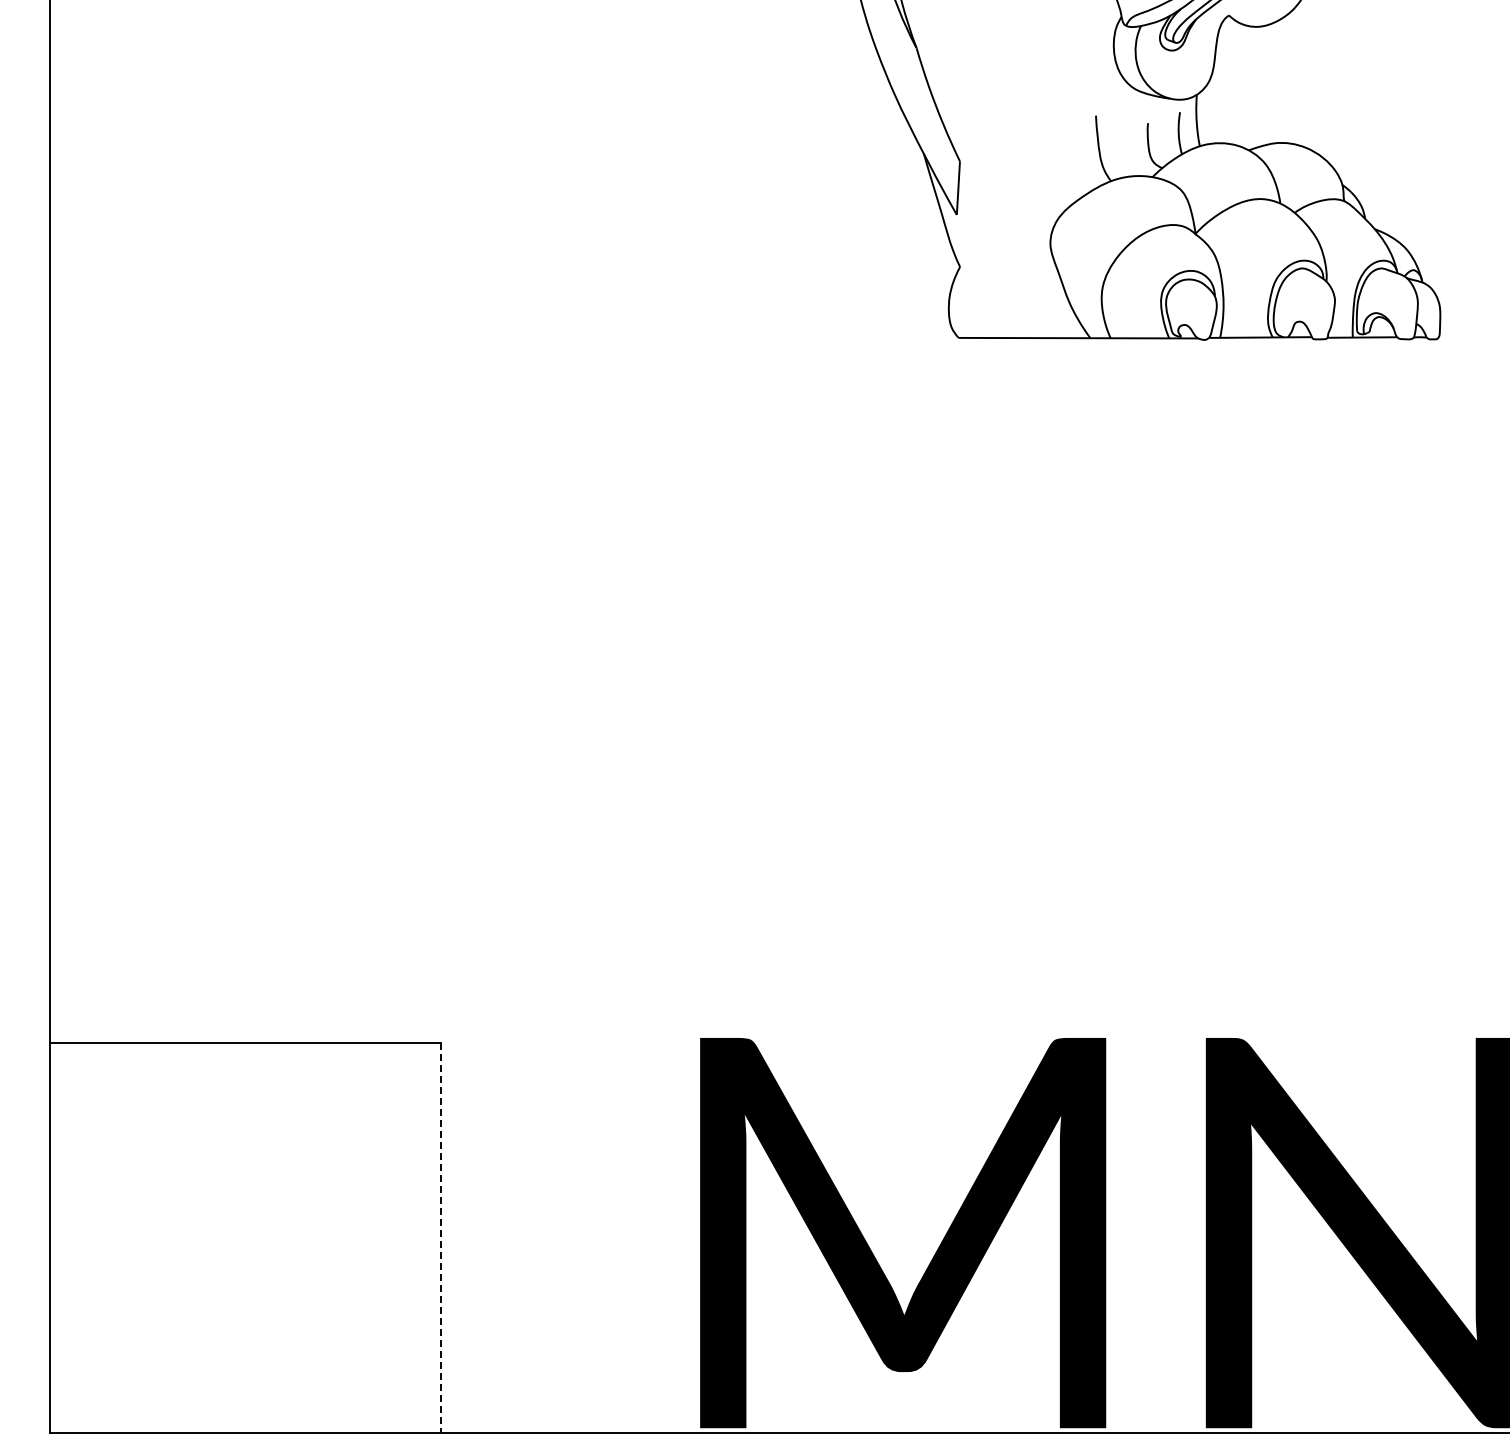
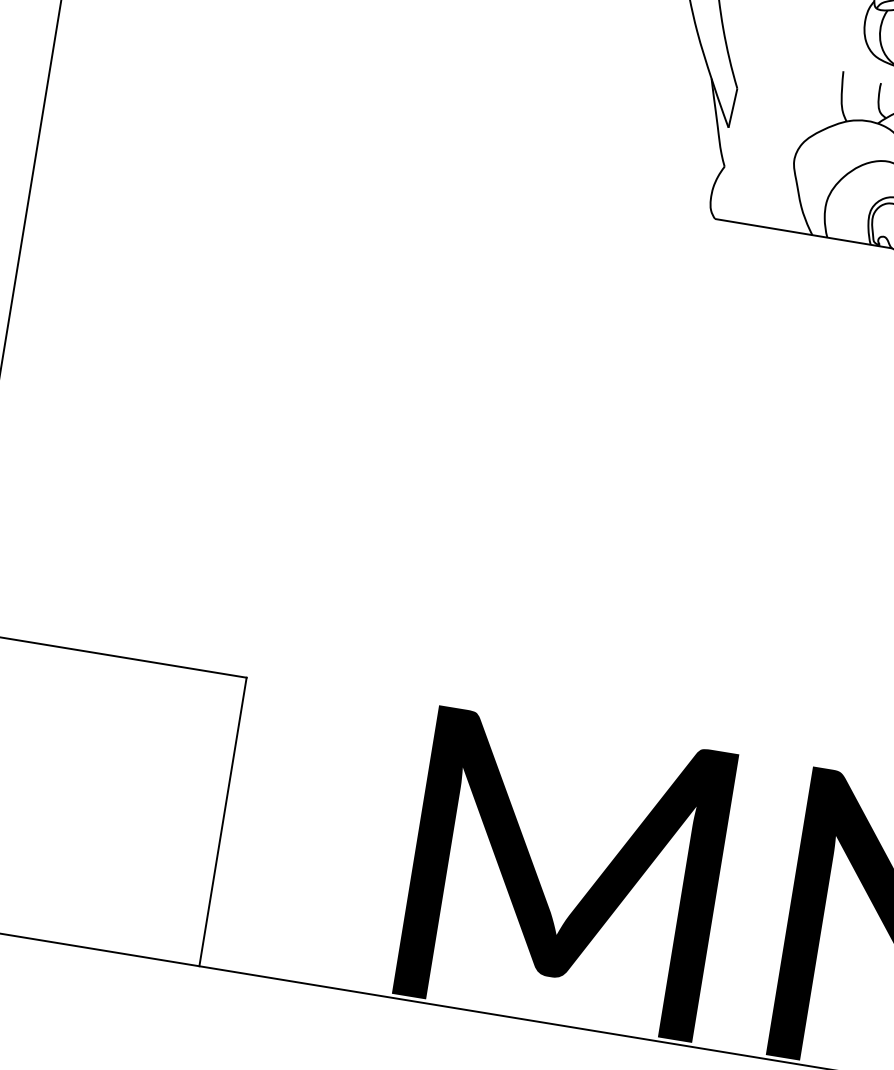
line: (440, 1238) -> (222, 822), dashed -> solid

